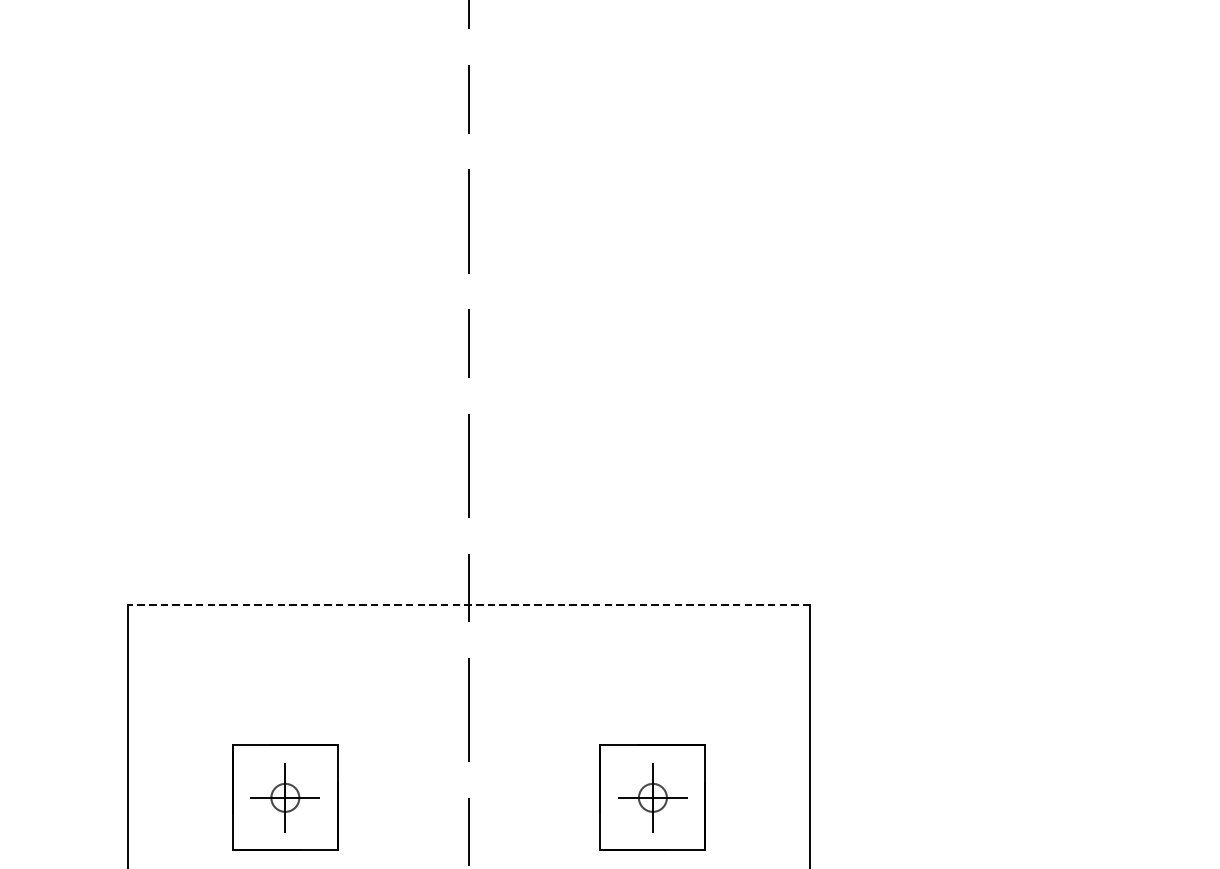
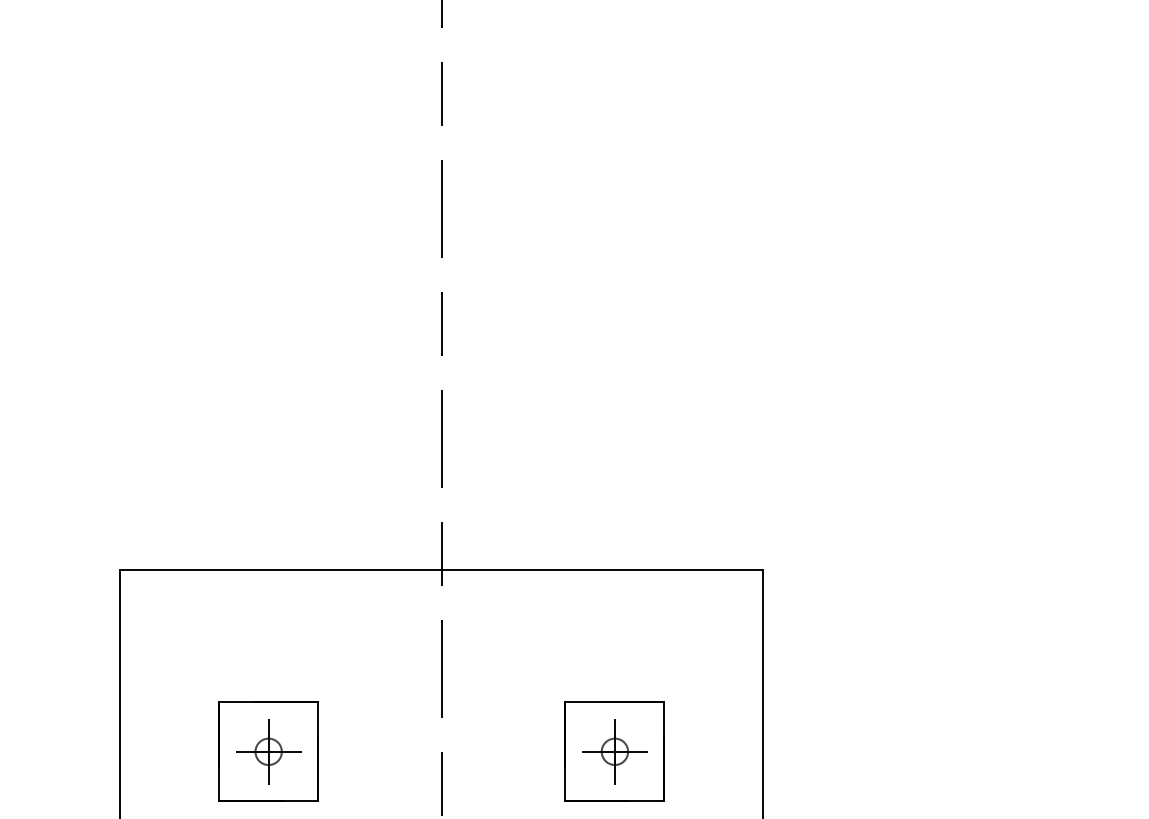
line: (468, 605) -> (441, 570), dashed -> solid

